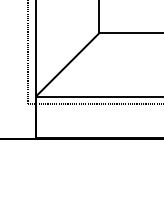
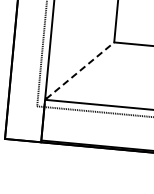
line: (68, 64) -> (80, 70), solid -> dashed

